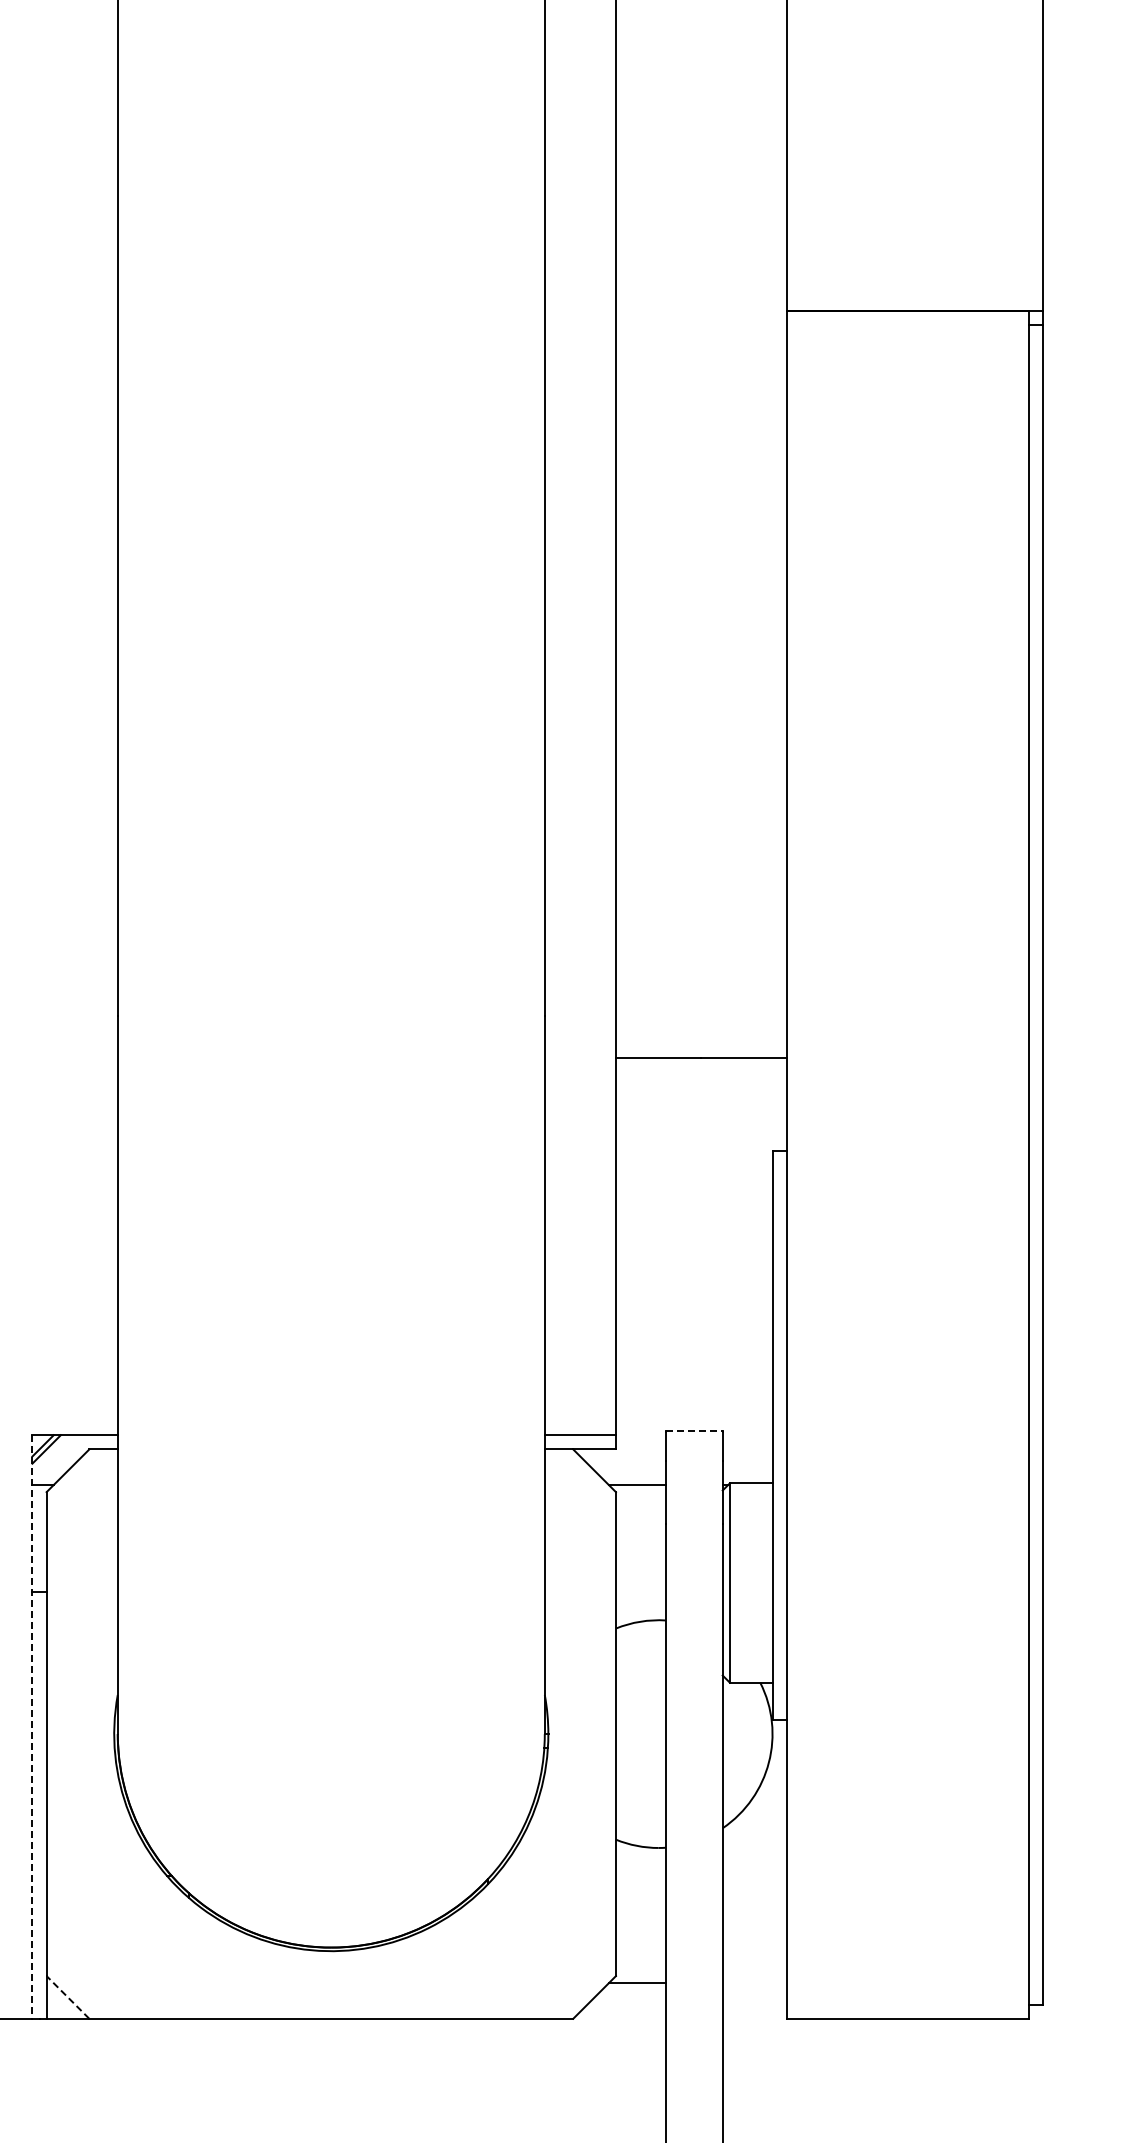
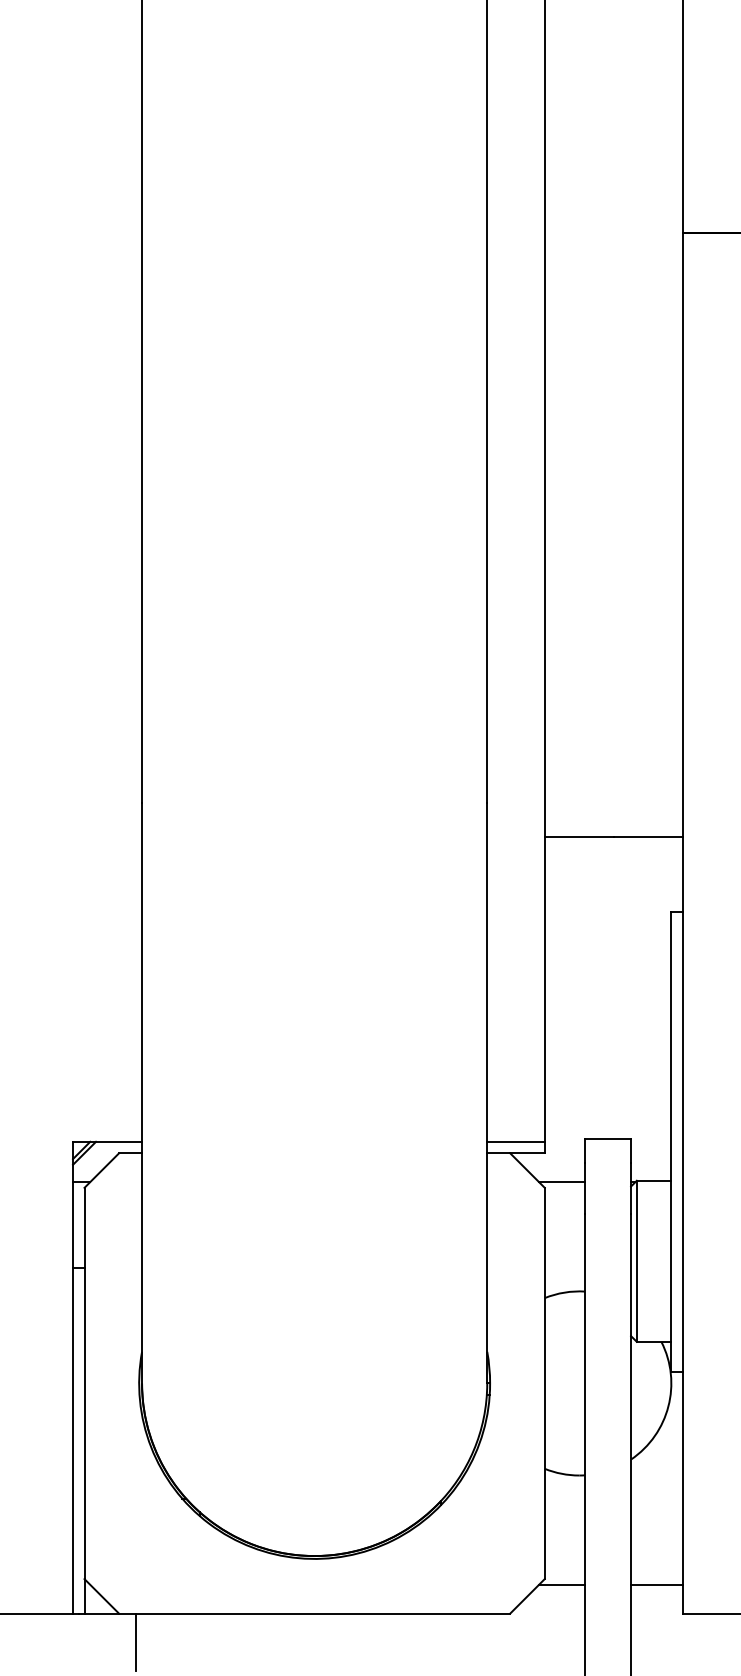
line: (694, 1431) -> (608, 1138), dashed -> solid
line: (32, 1727) -> (73, 1378), dashed -> solid
line: (754, 1983) -> (656, 1585), added
line: (67, 1997) -> (101, 1596), dashed -> solid
line: (110, 2053) -> (136, 1641), added

